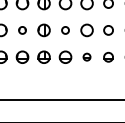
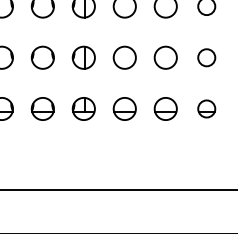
part: (22, 30) -> (42, 57), size x1.67
circle: (65, 30) -> (124, 57), size x1.67
part: (86, 56) -> (164, 107), size x1.67

